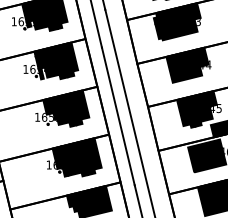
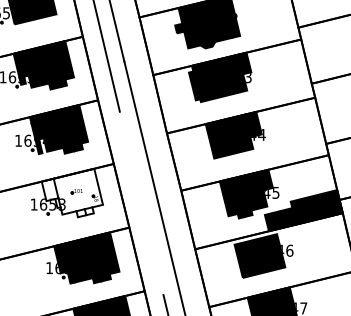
fill: (66, 108) -> (72, 192), removed
line: (118, 116) -> (141, 203), removed

